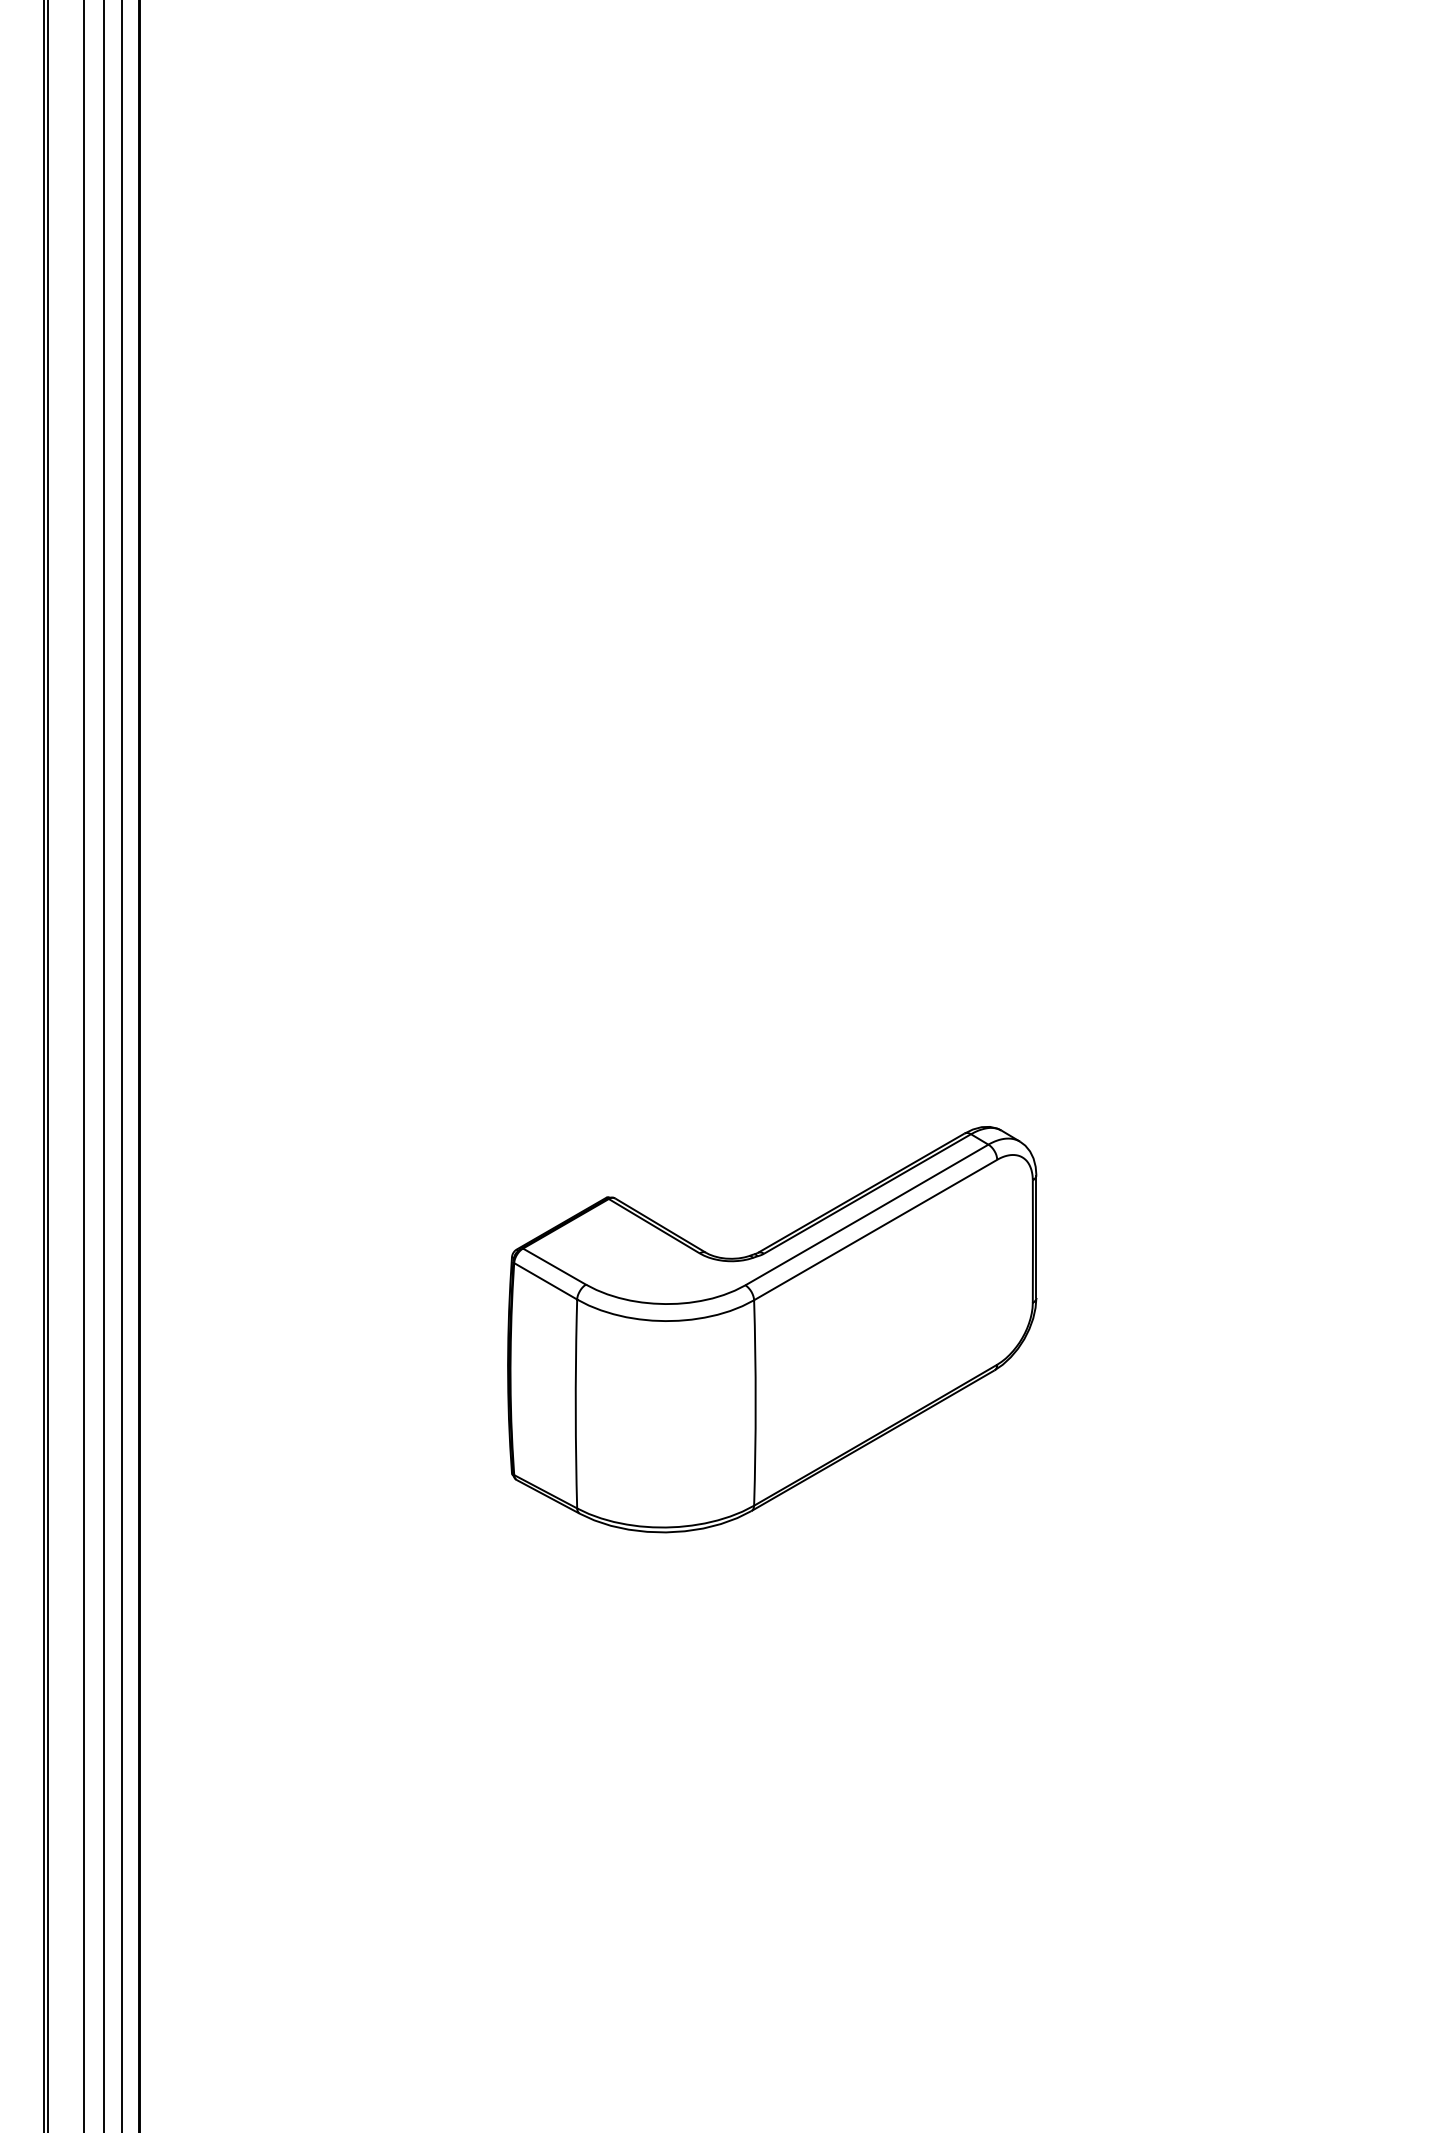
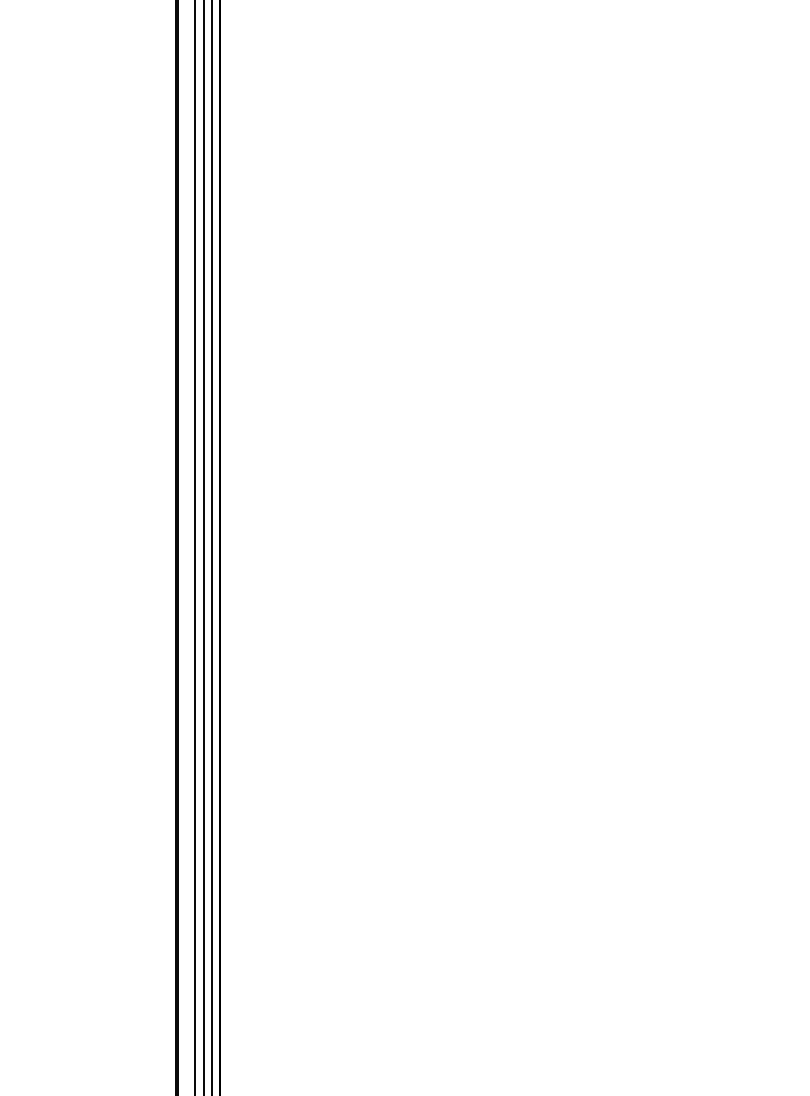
part: (770, 1328) -> (511, 546), removed

